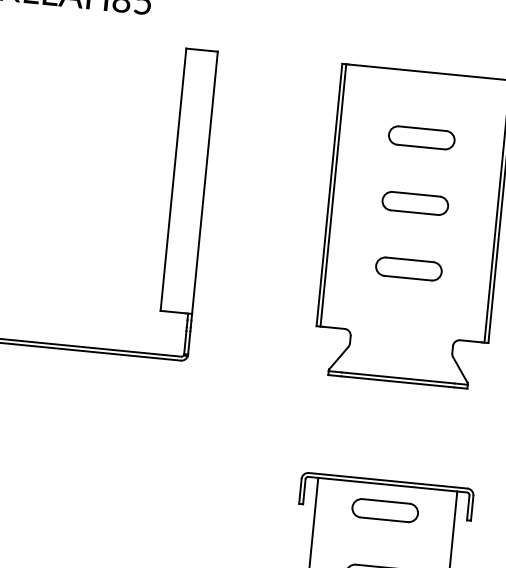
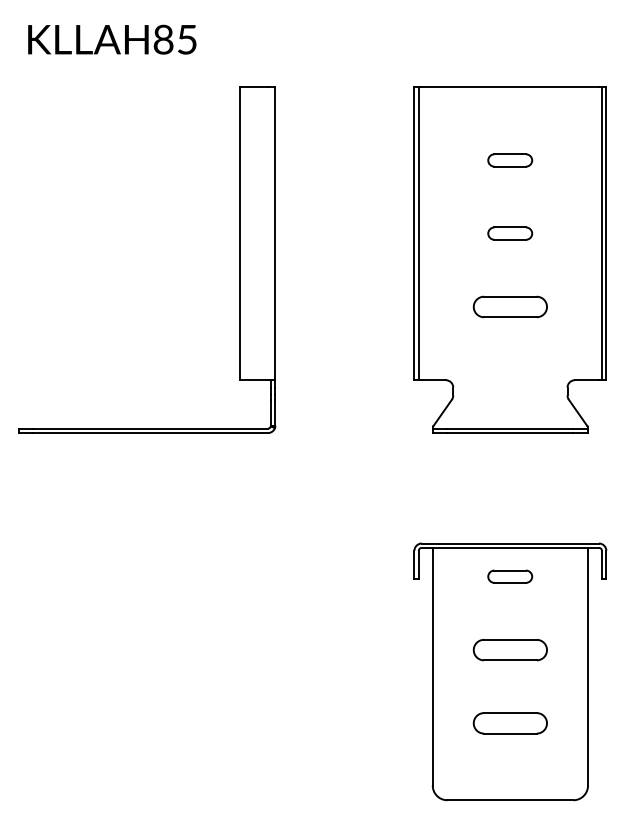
part: (420, 137) -> (509, 160), size x0.6
part: (414, 203) -> (509, 233), size x0.6
part: (384, 510) -> (509, 576), size x0.6

